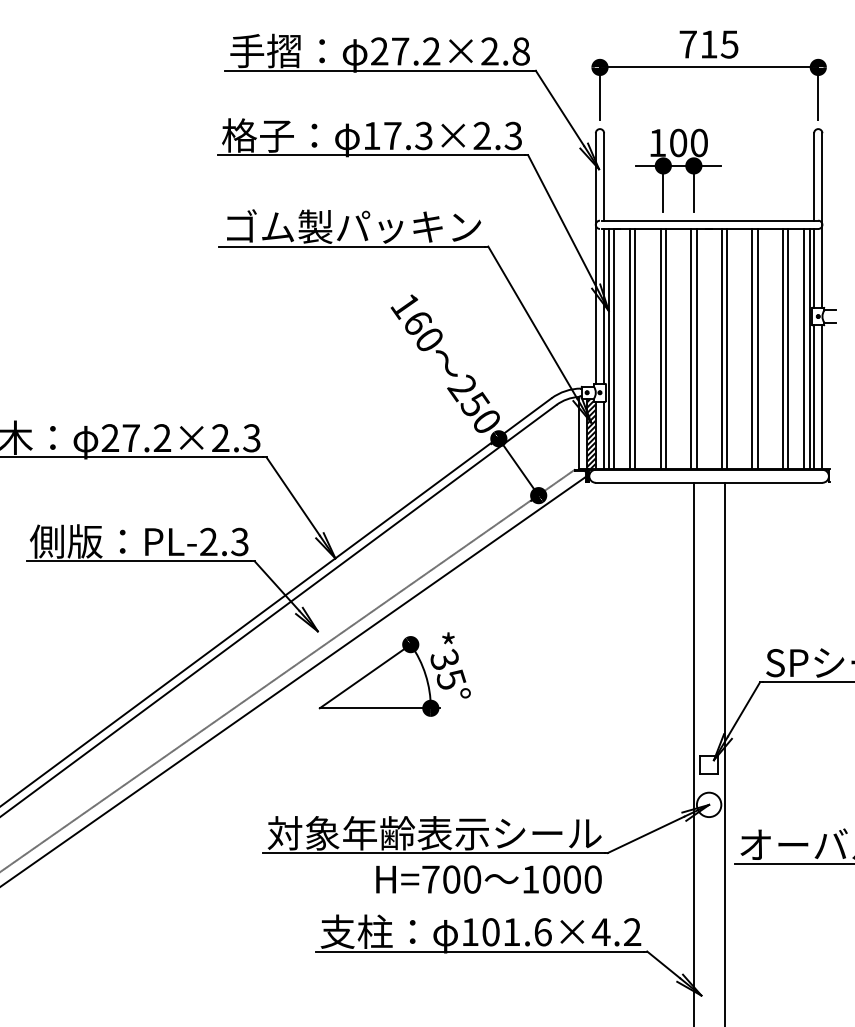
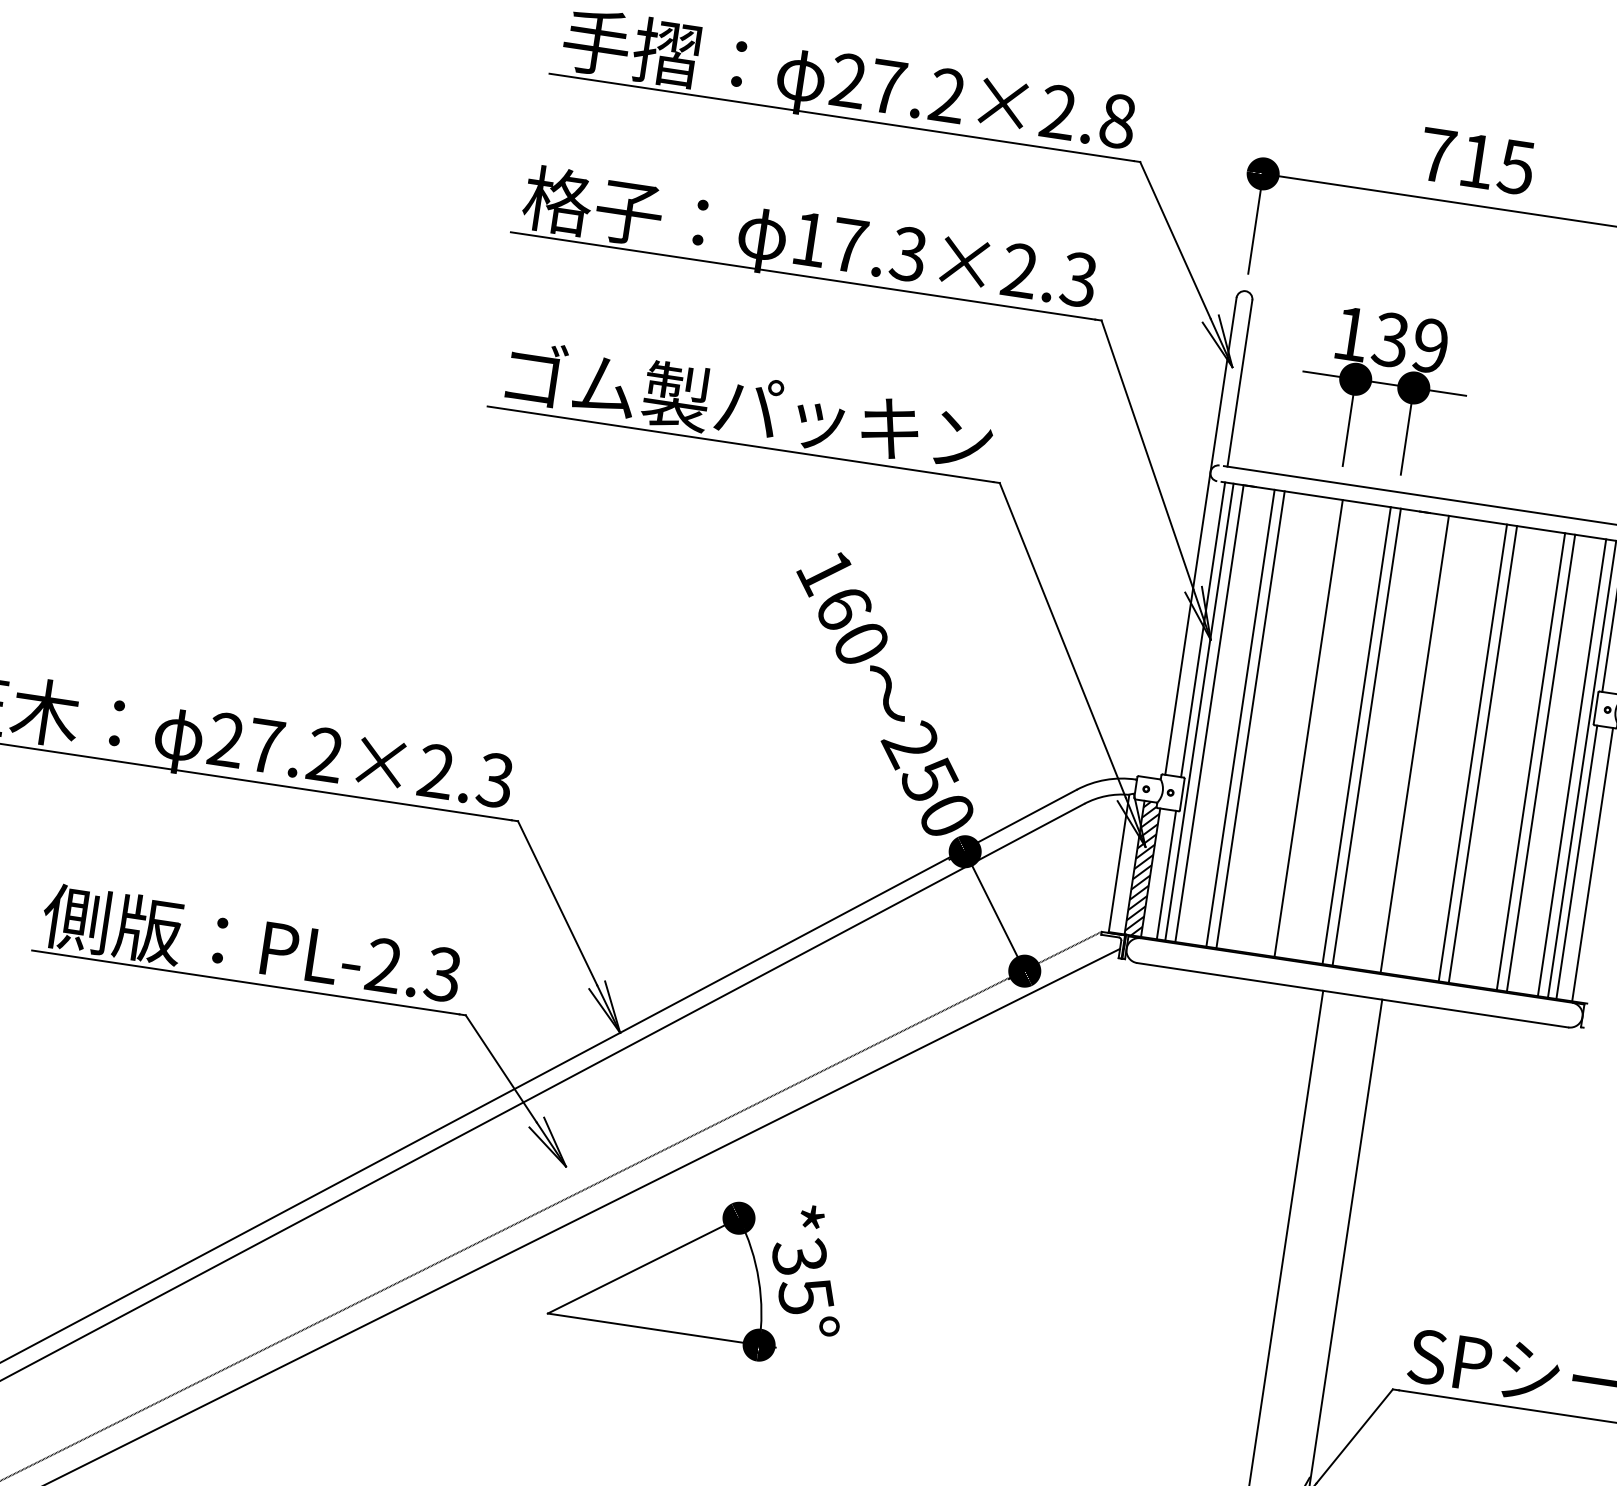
text: (688, 142) -> (1410, 341), 100 -> 139
line: (660, 348) -> (1298, 725), removed
line: (727, 348) -> (1425, 744), removed

